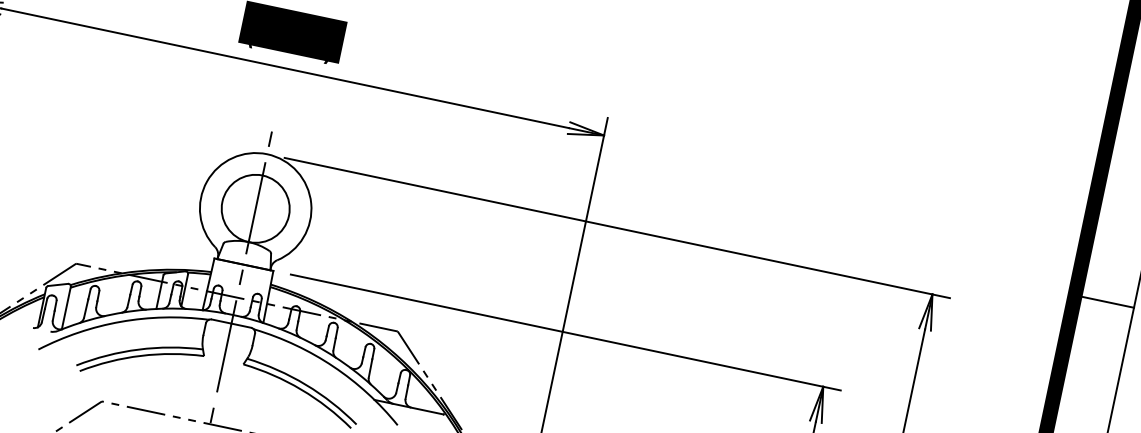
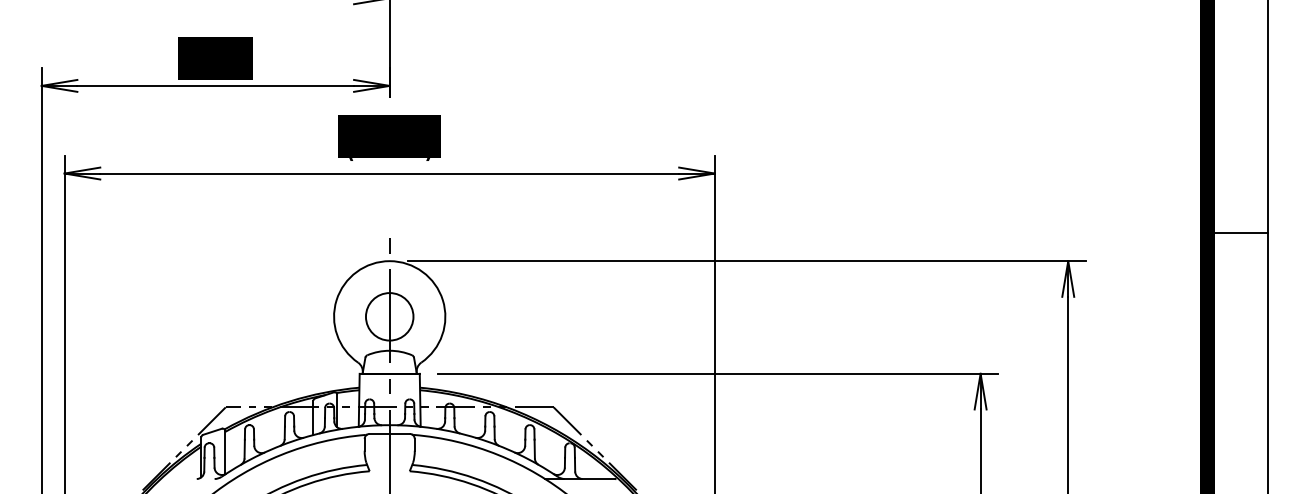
circle: (255, 208) -> (389, 316), size x0.7

